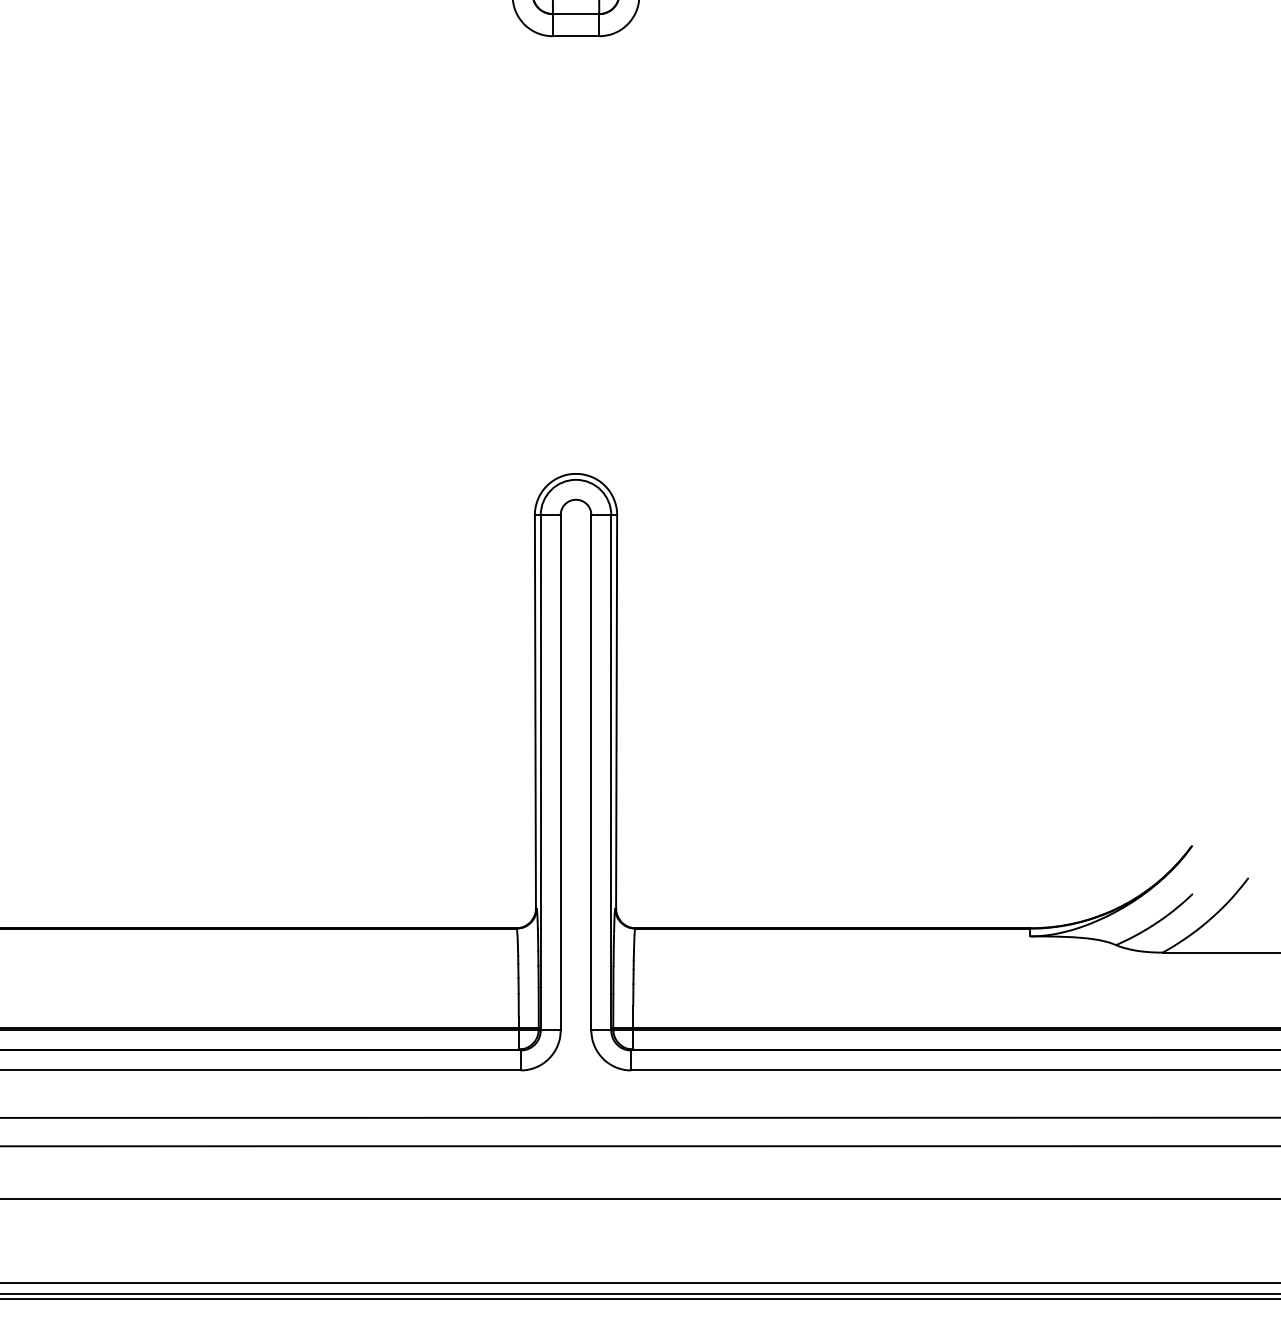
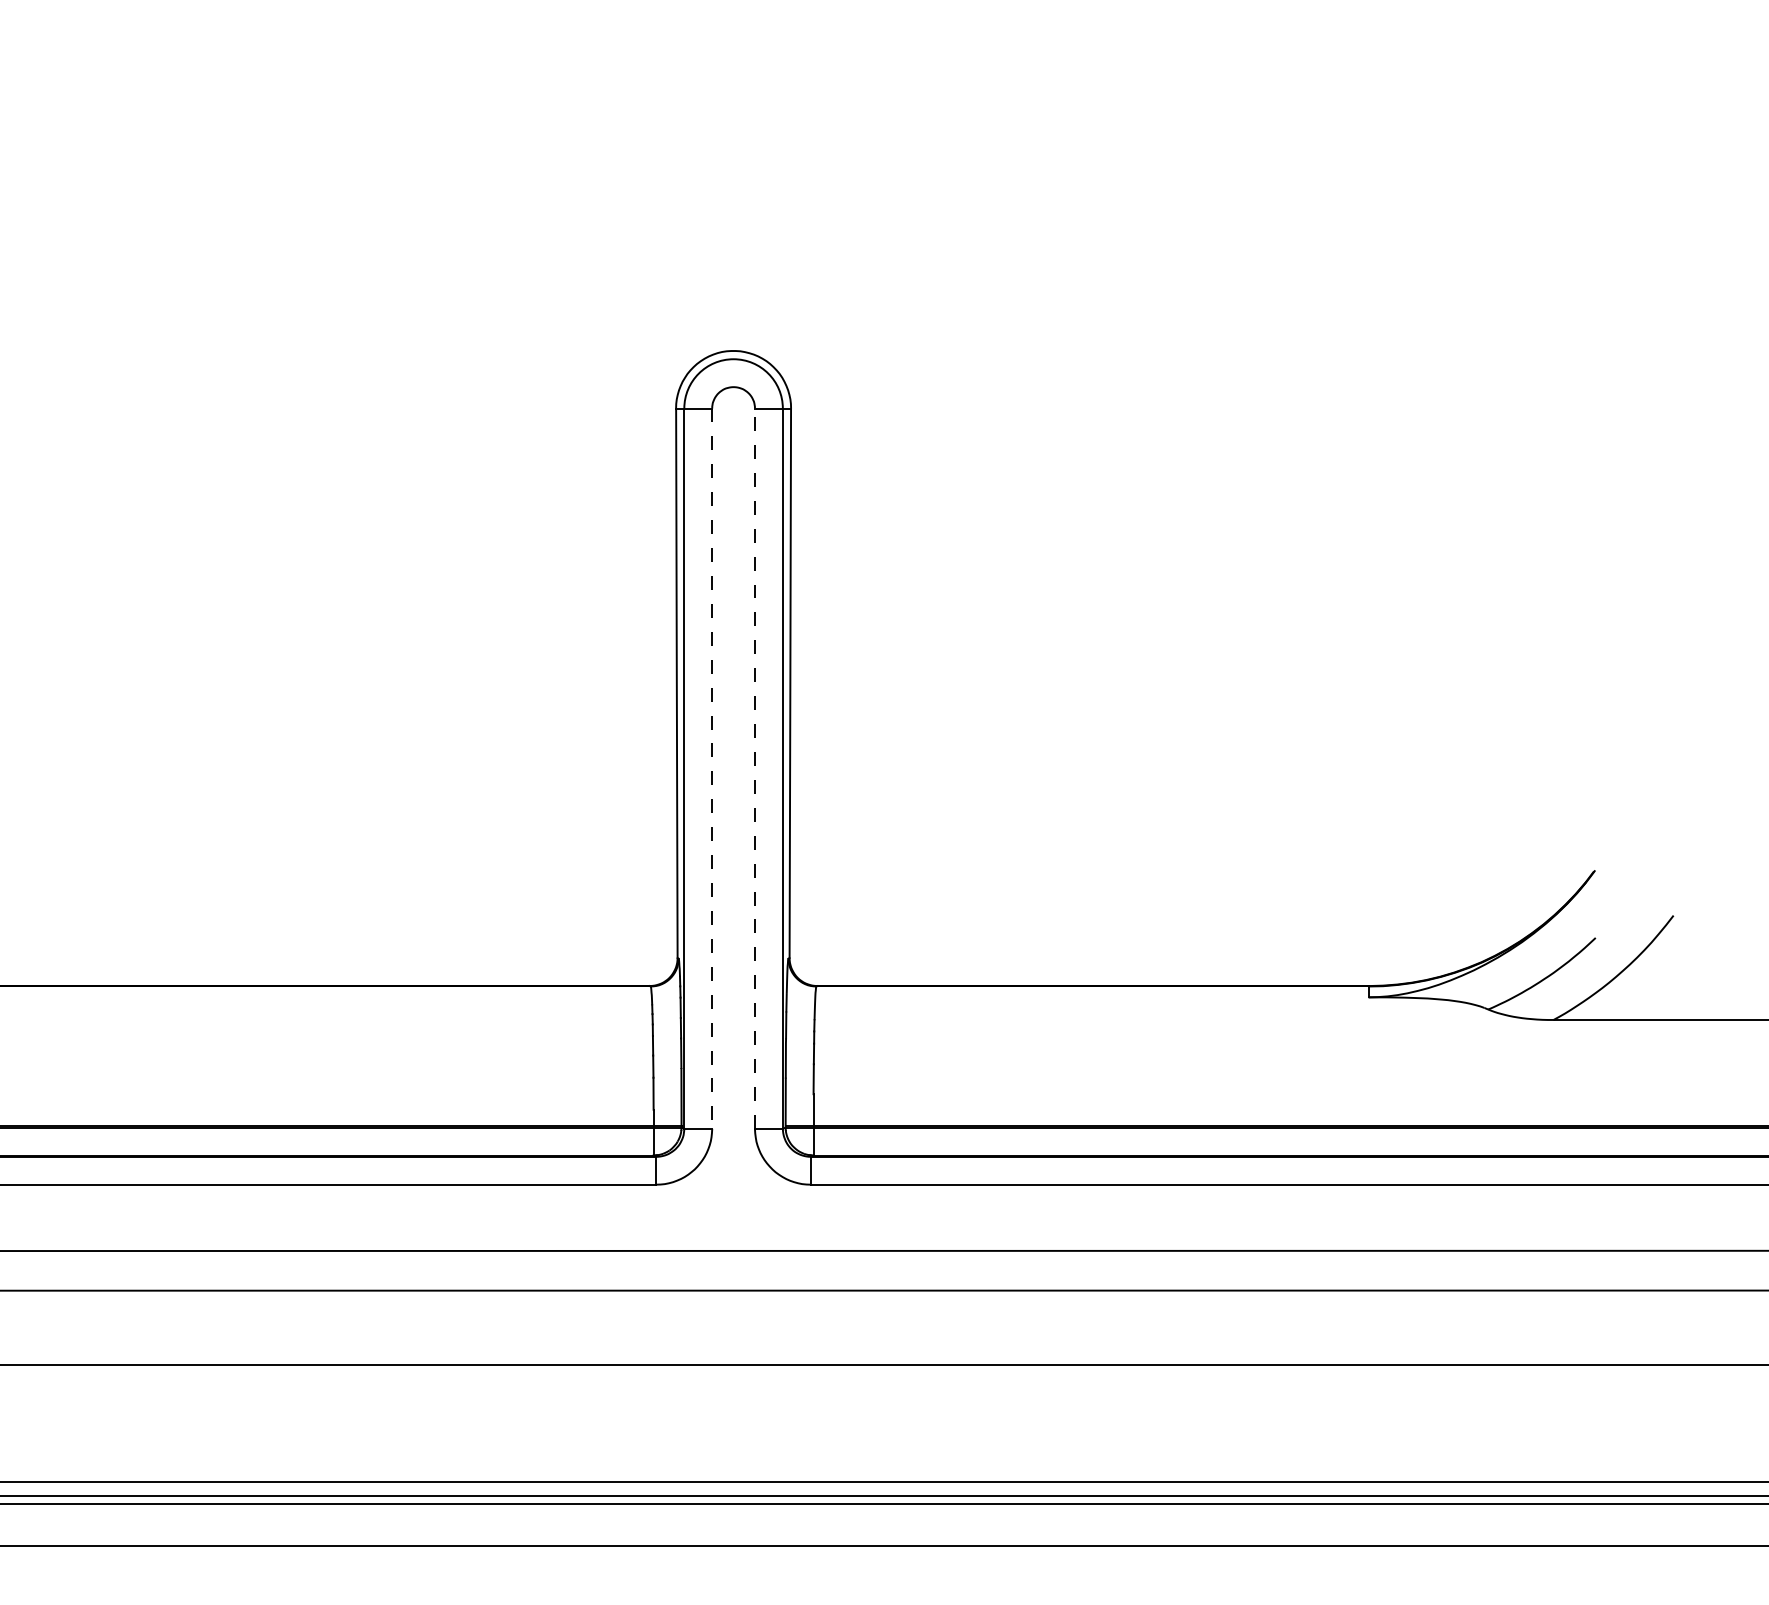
line: (560, 772) -> (711, 768), solid -> dashed
line: (591, 772) -> (755, 768), solid -> dashed

